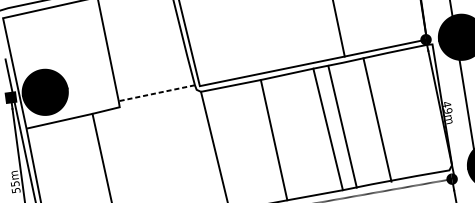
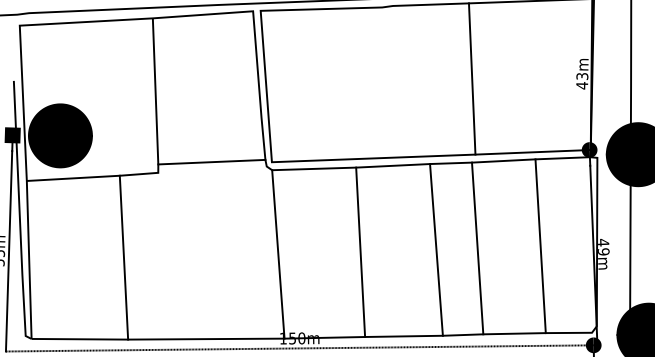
line: (156, 93) -> (211, 162), dashed -> solid
line: (377, 120) -> (540, 246), moved
line: (342, 126) -> (477, 248), moved

